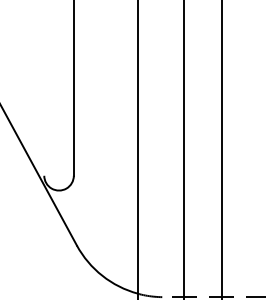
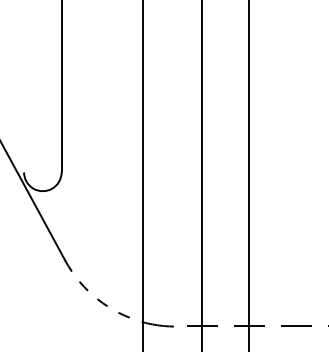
arc: (102, 275) -> (97, 299), solid -> dashed

